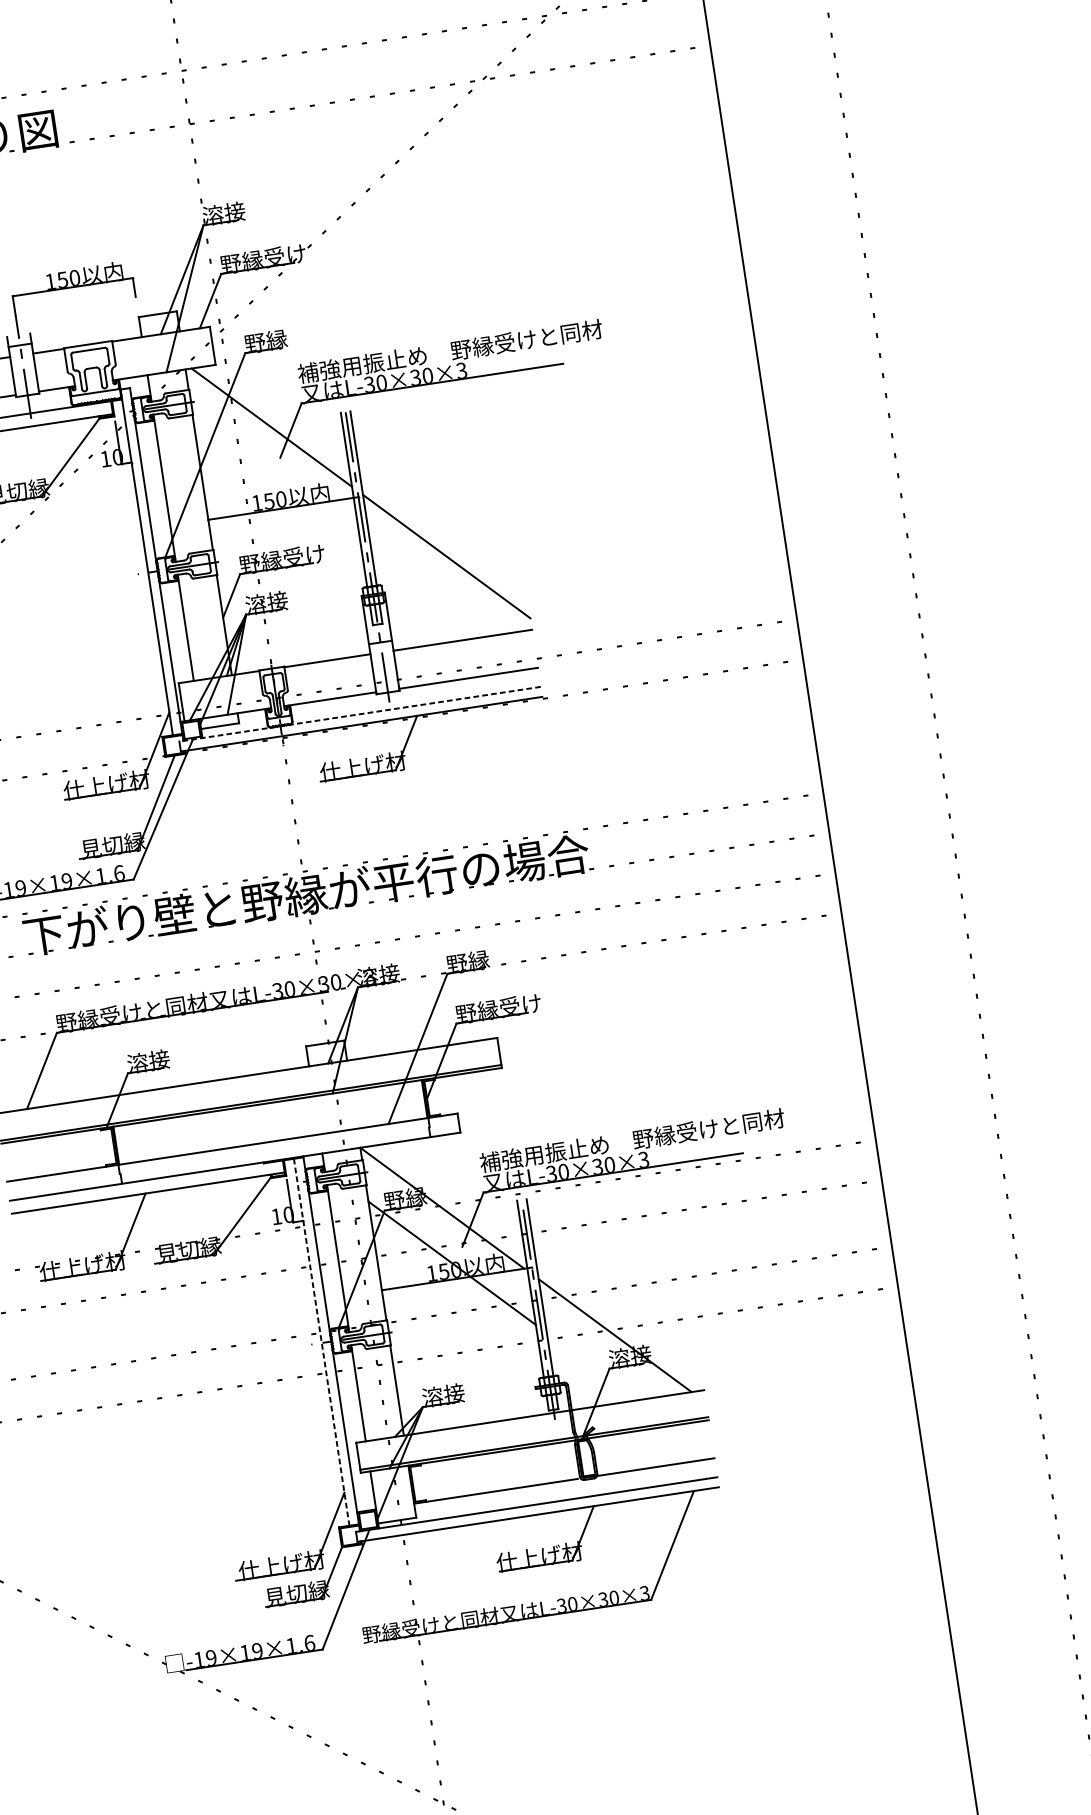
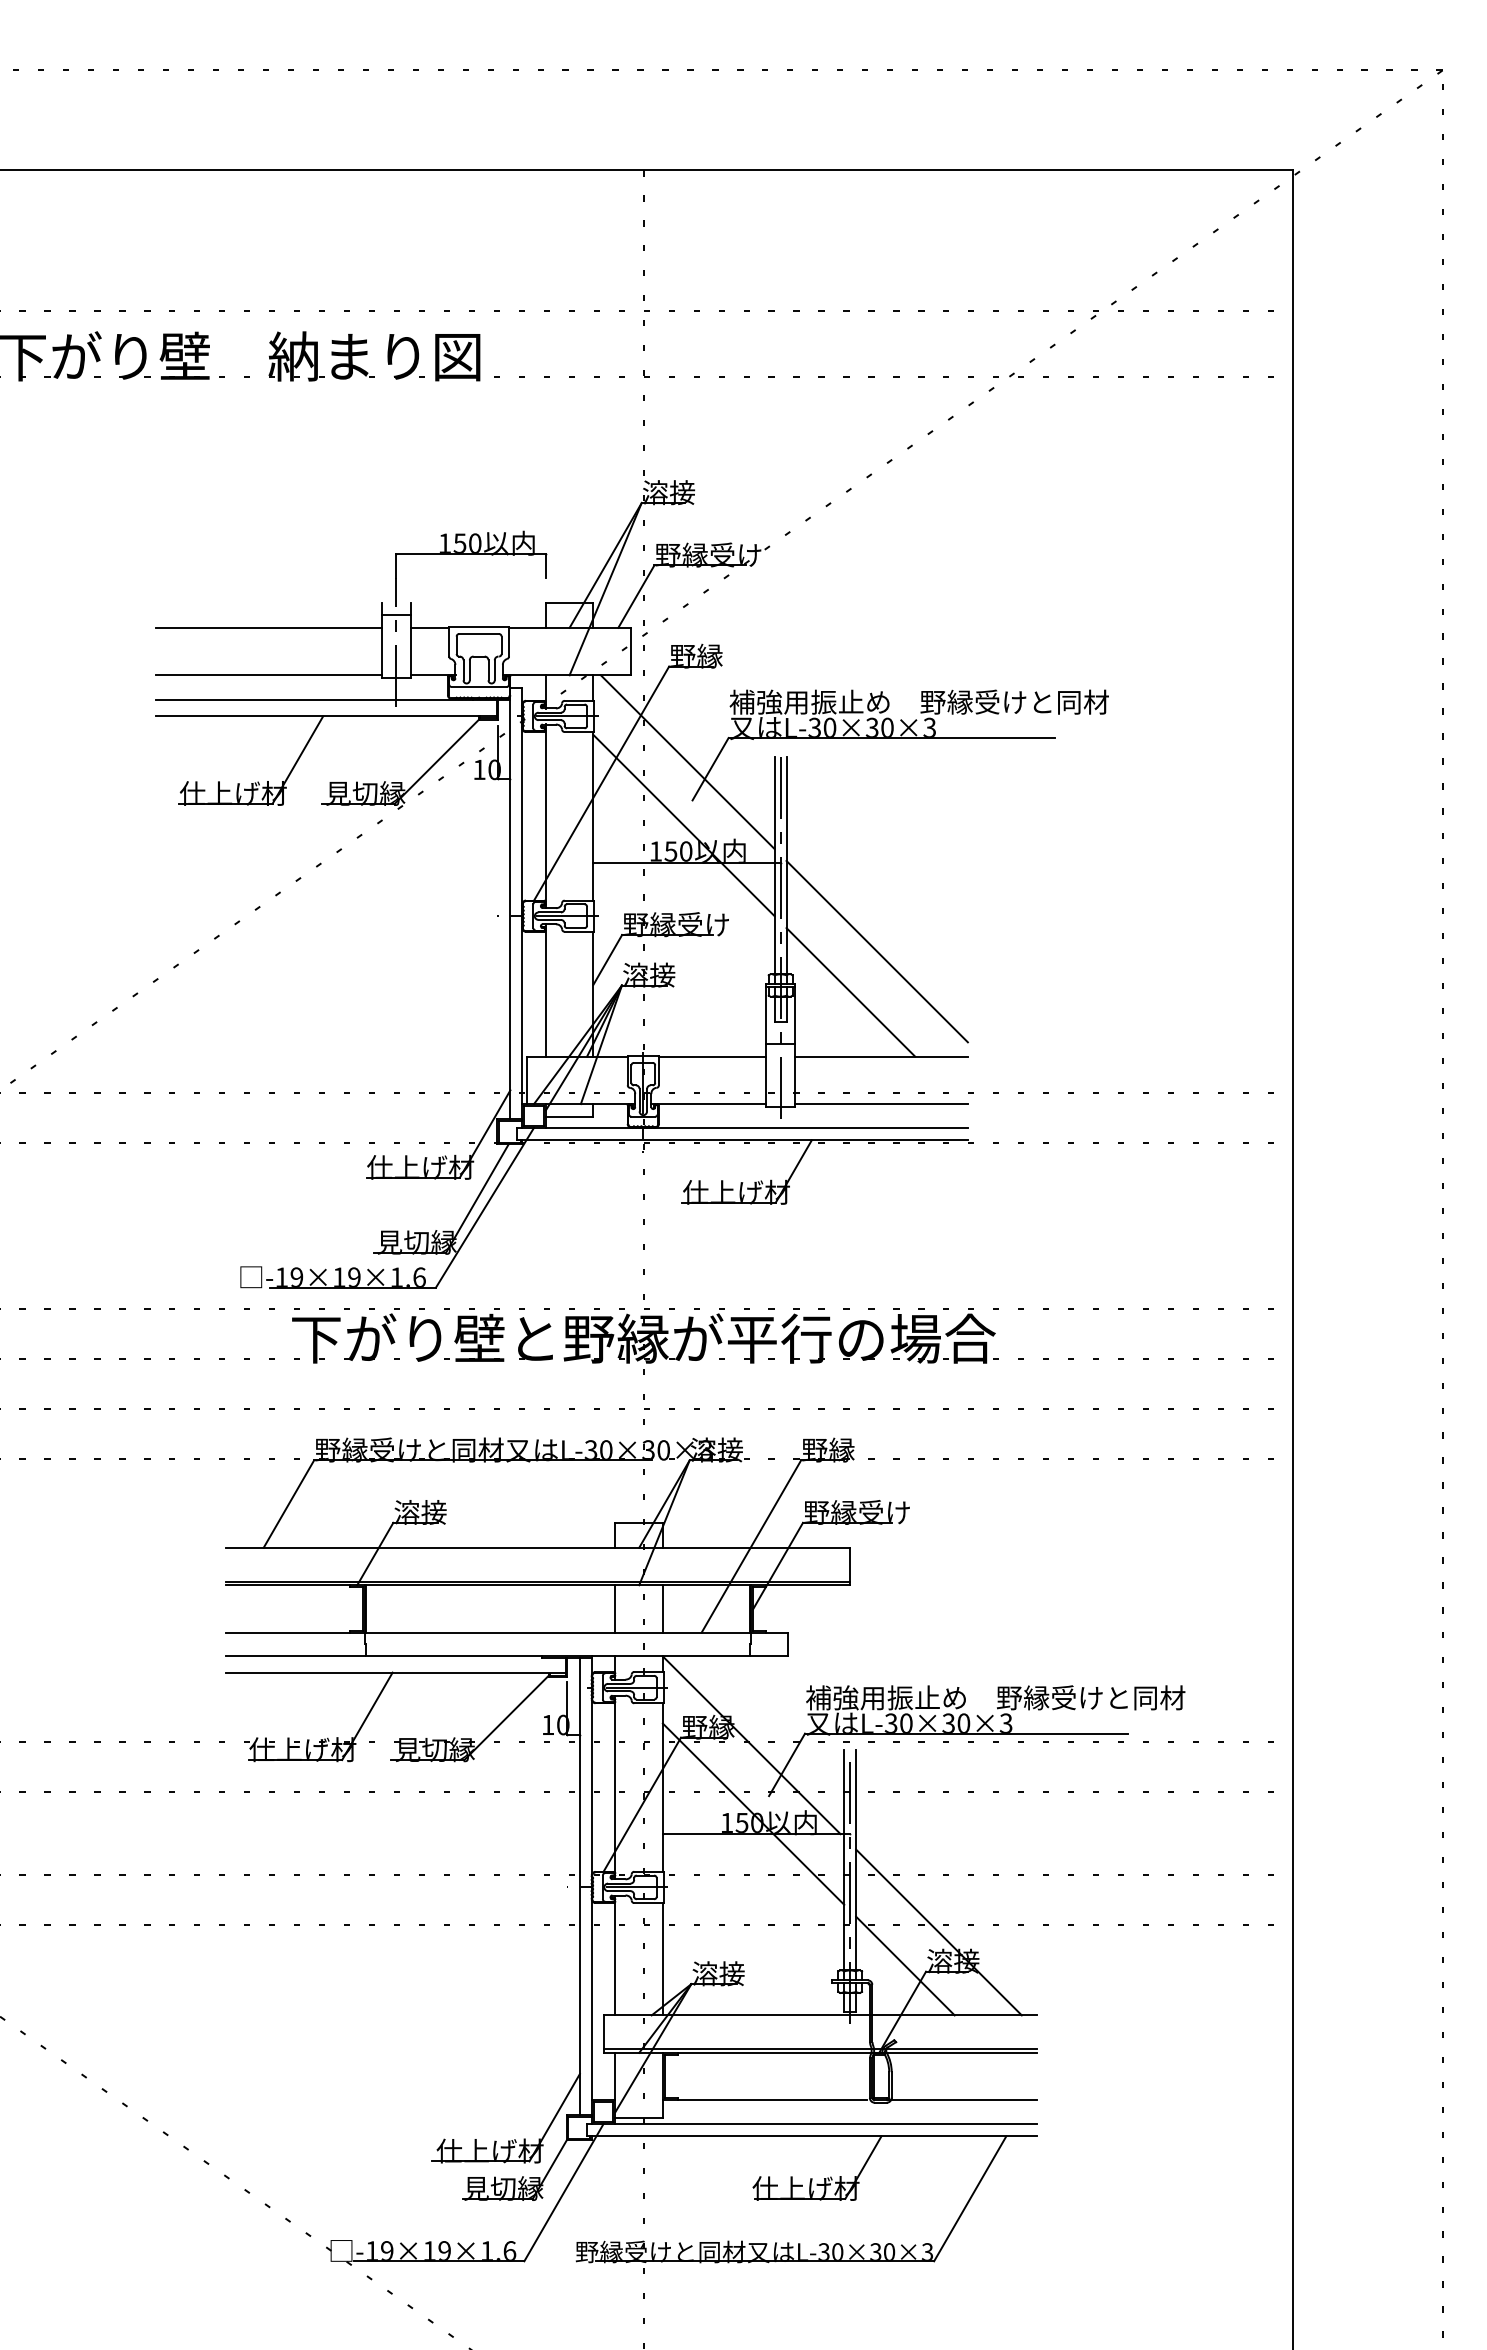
line: (276, 478) -> (683, 825), added
line: (430, 592) -> (850, 992), added
line: (360, 713) -> (742, 1127), dashed -> solid
line: (354, 1109) -> (662, 1608), added
line: (316, 1115) -> (615, 1608), added
line: (321, 1342) -> (579, 1886), dashed -> solid
line: (592, 1366) -> (905, 1965), added

